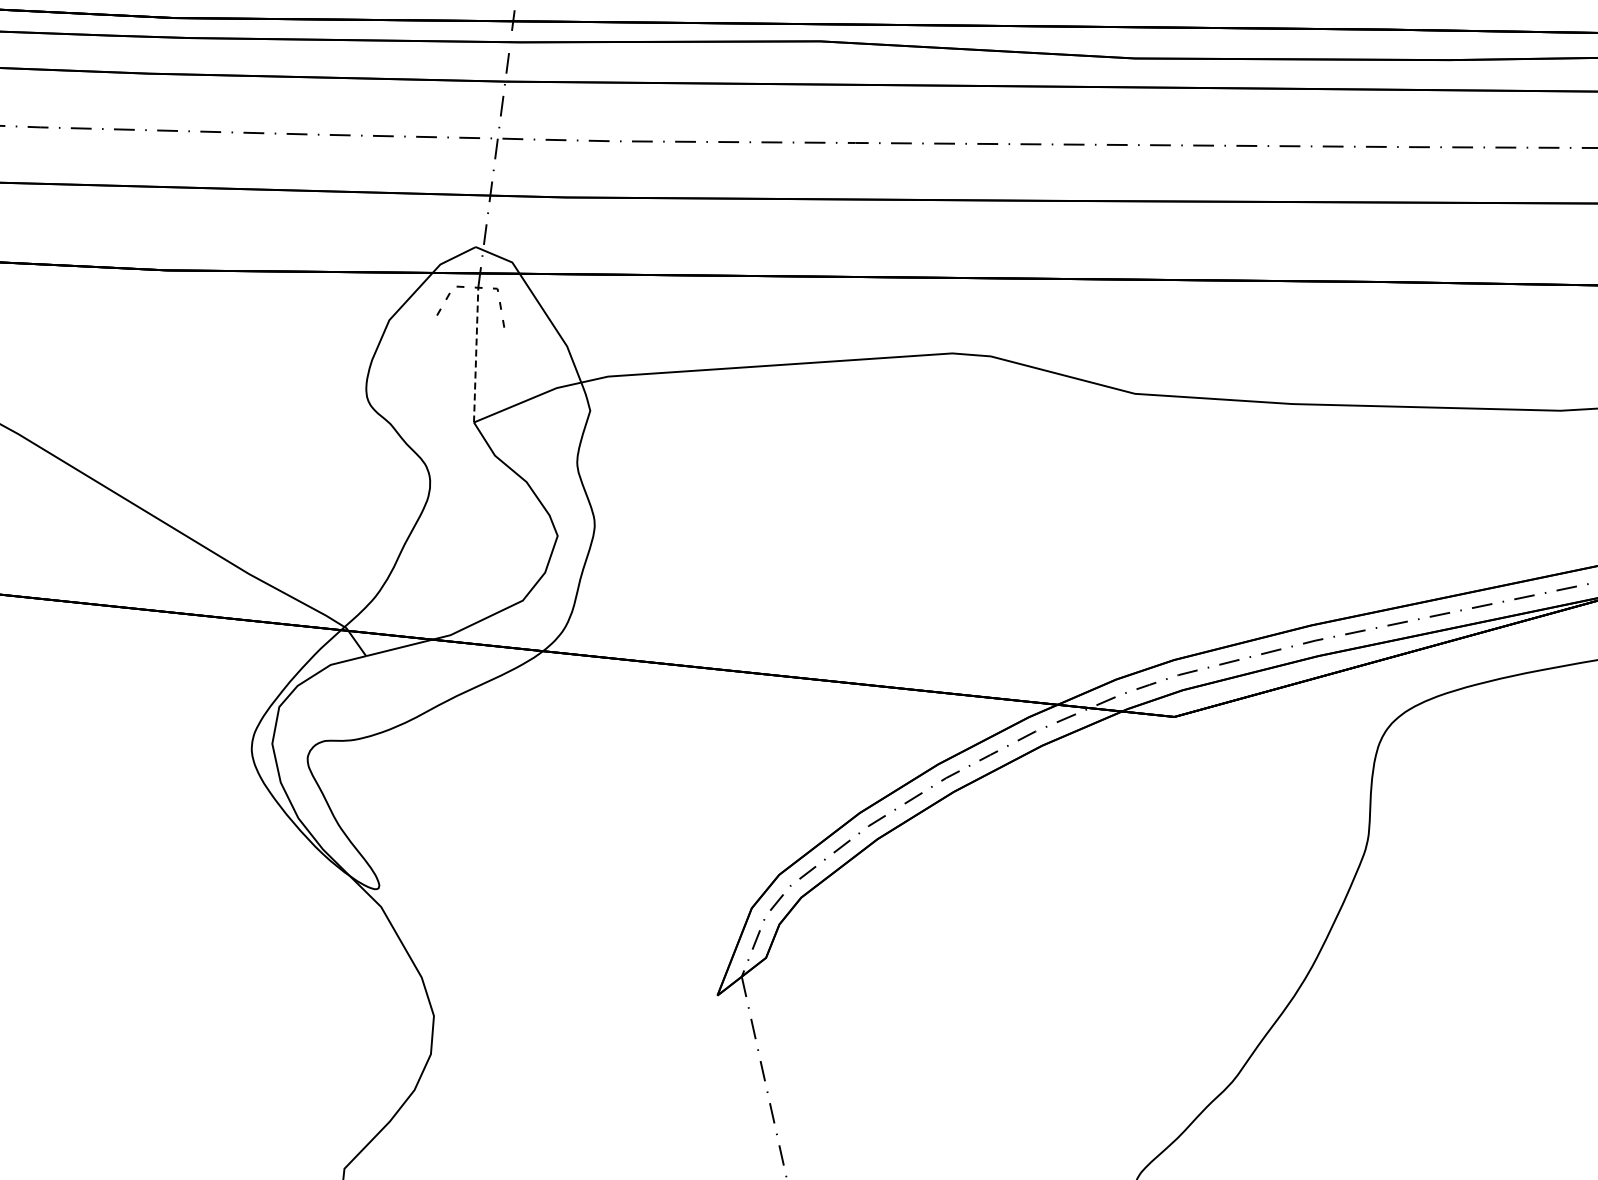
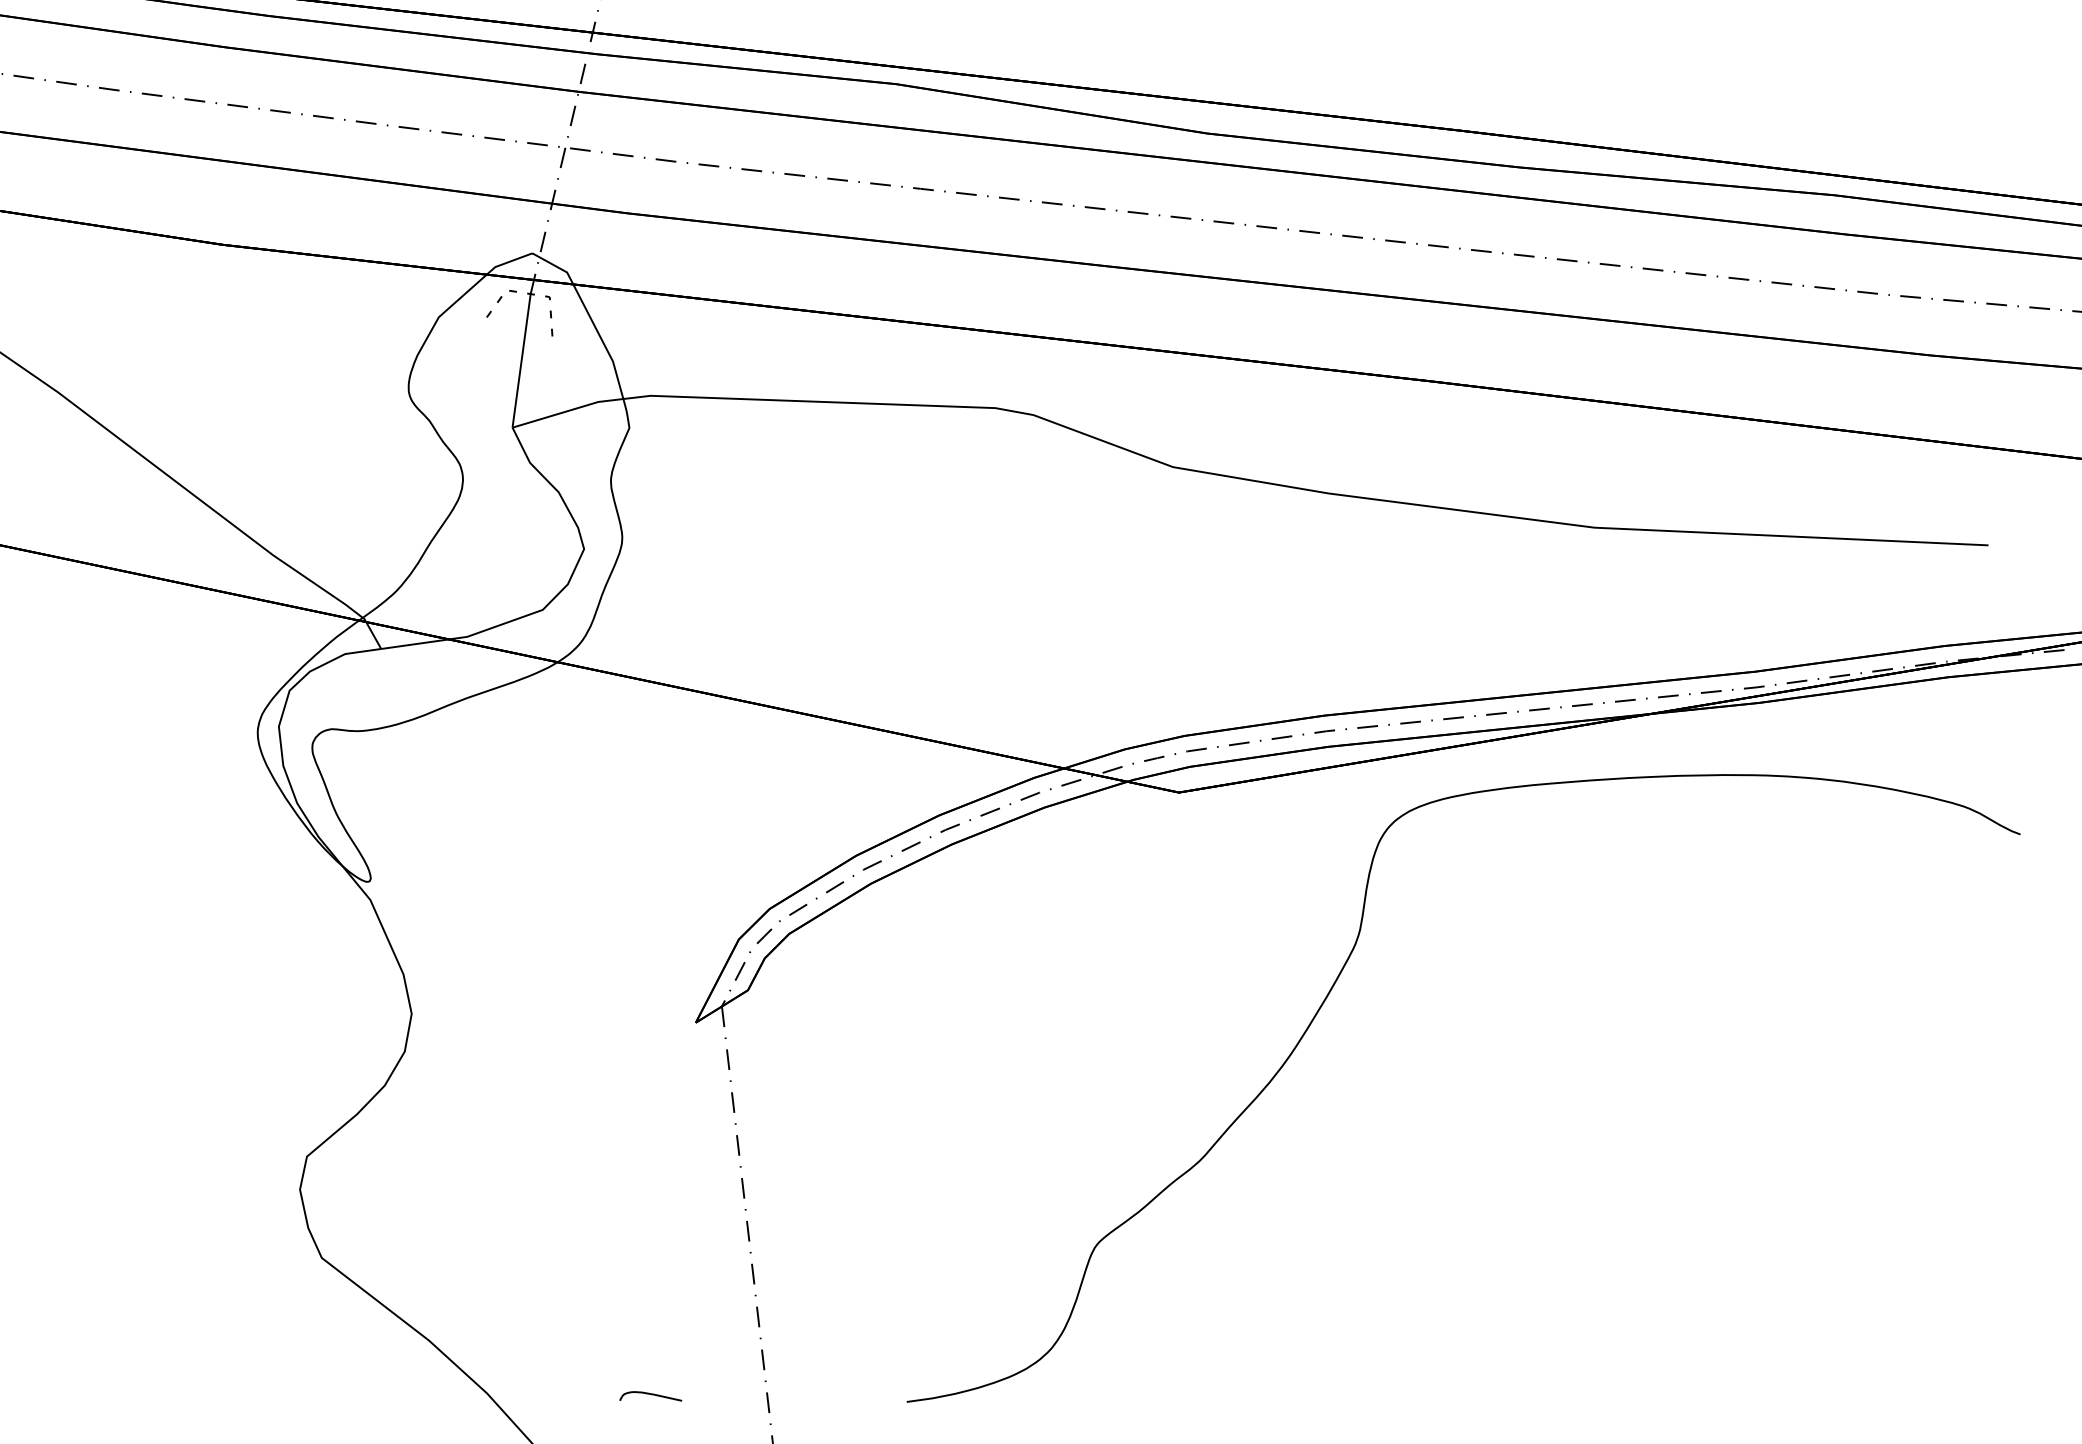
line: (476, 354) -> (521, 360), dashed -> solid

